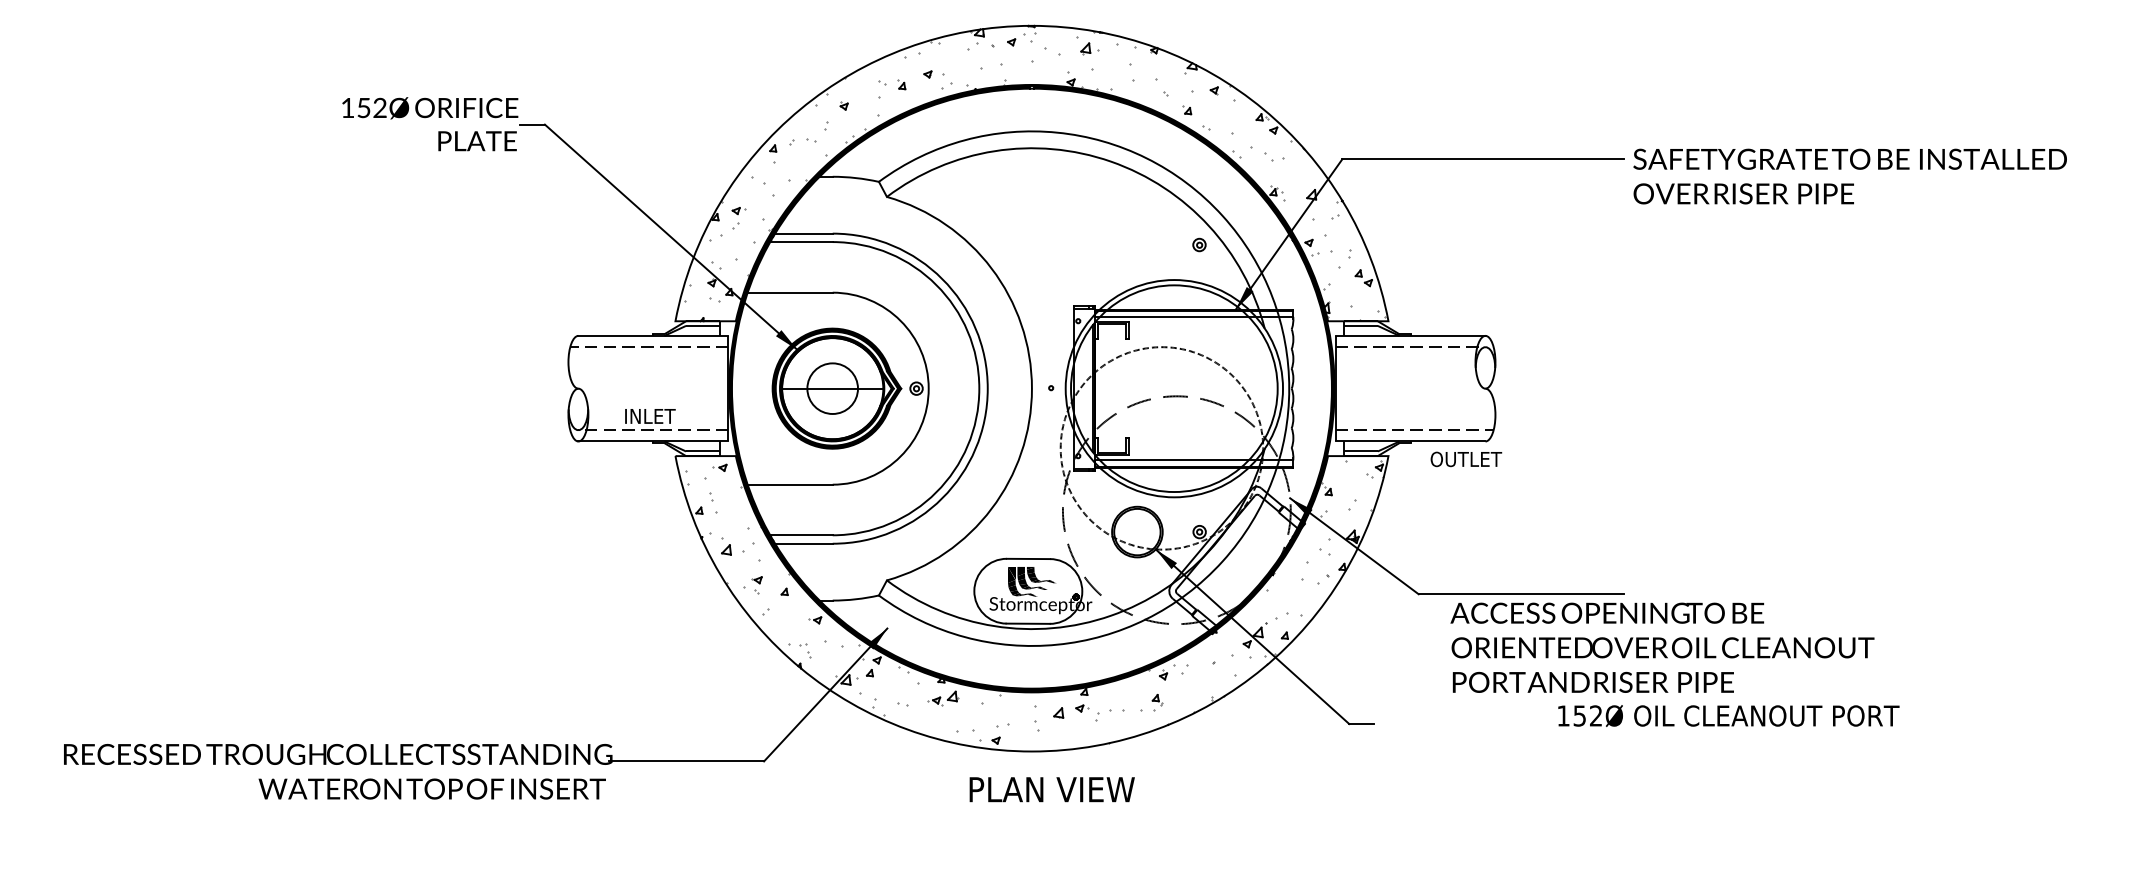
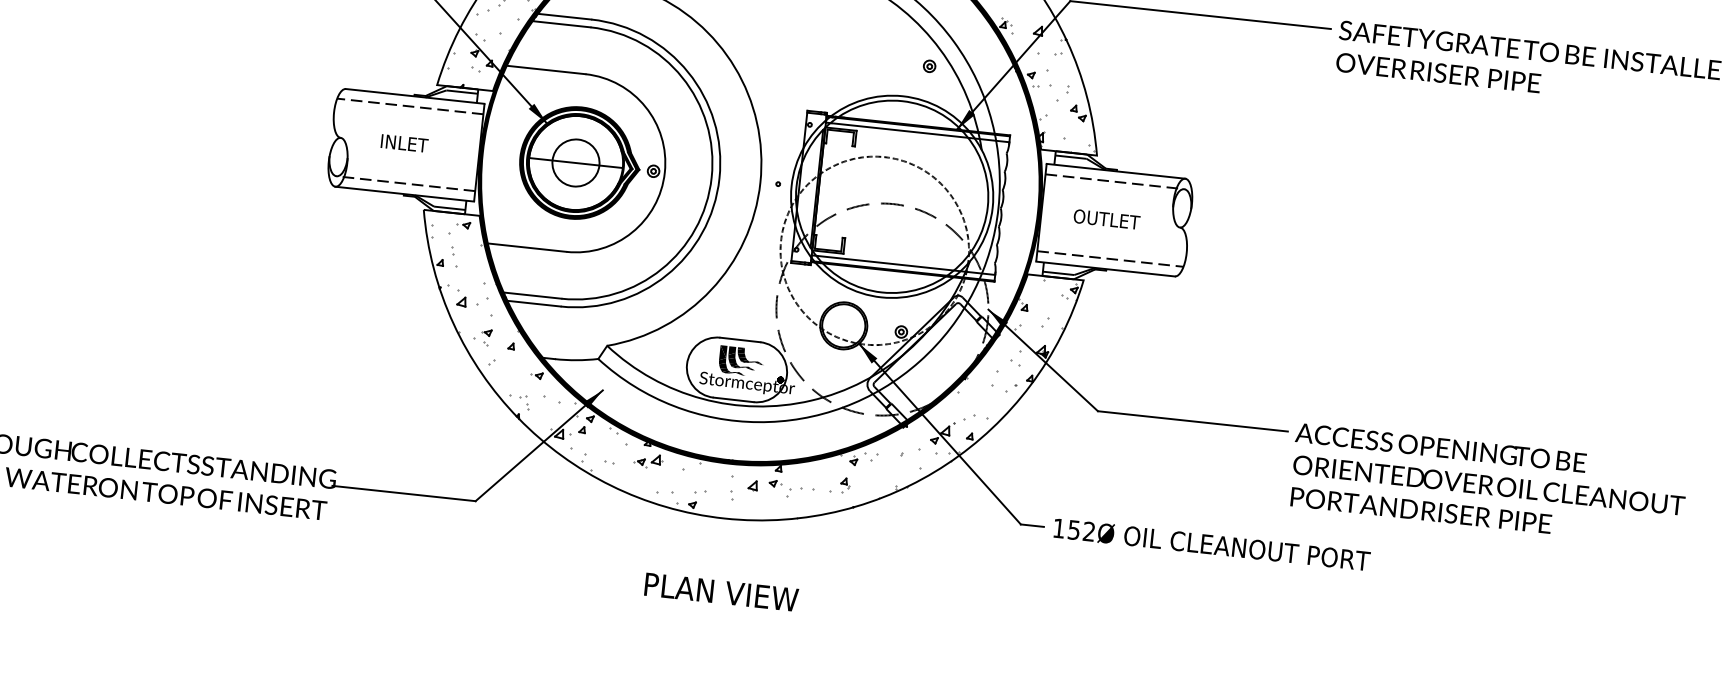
text: (650, 416) -> (404, 143), moved
text: (1466, 459) -> (1107, 219), moved
text: (1662, 647) -> (1488, 485), moved
text: (1728, 715) -> (1211, 544), moved
text: (1051, 789) -> (720, 592), moved

